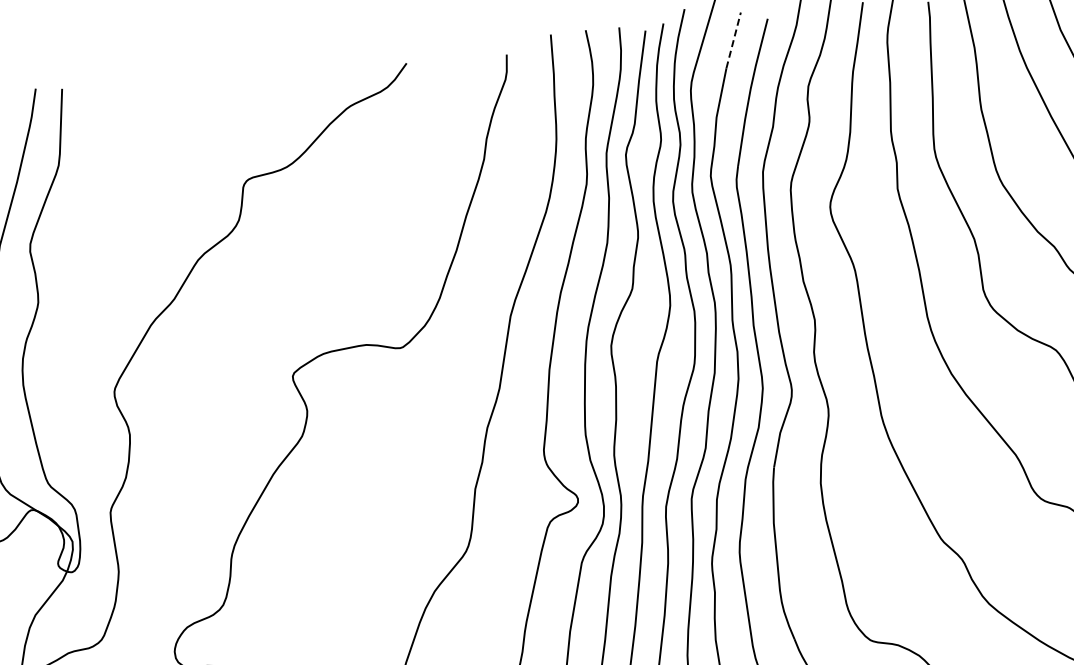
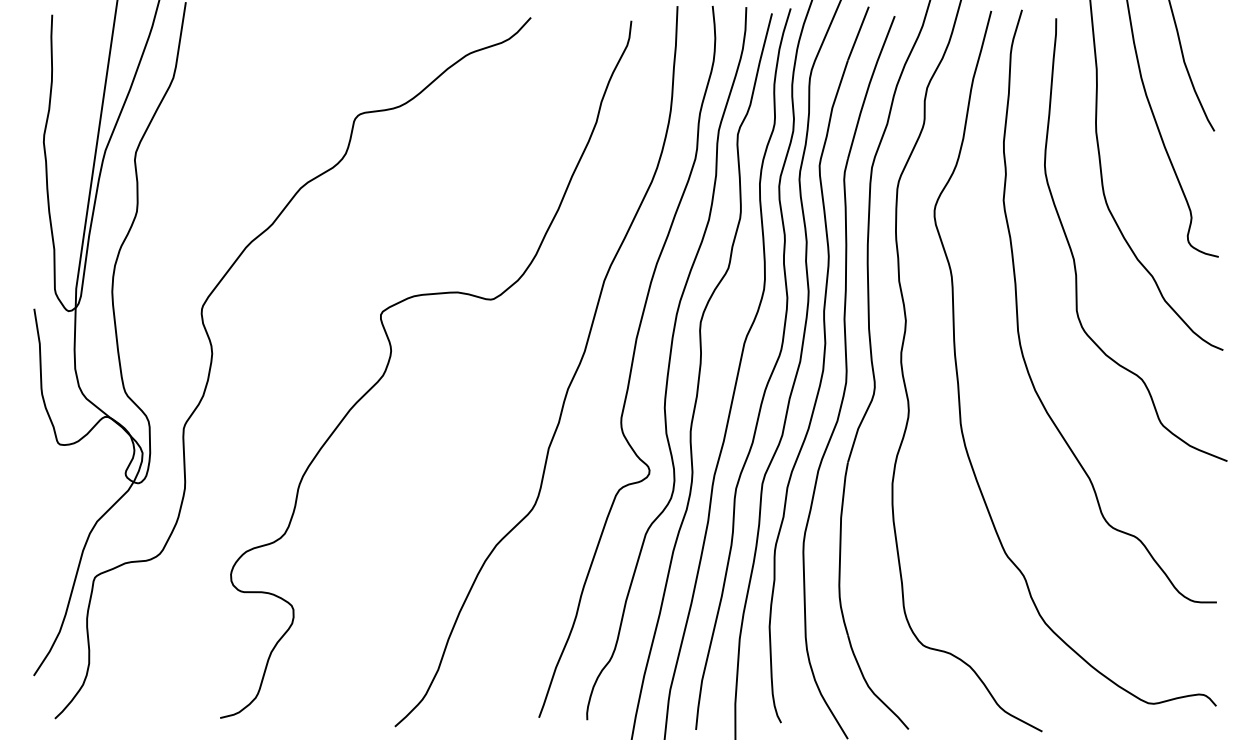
line: (733, 40) -> (858, 33), dashed -> solid

